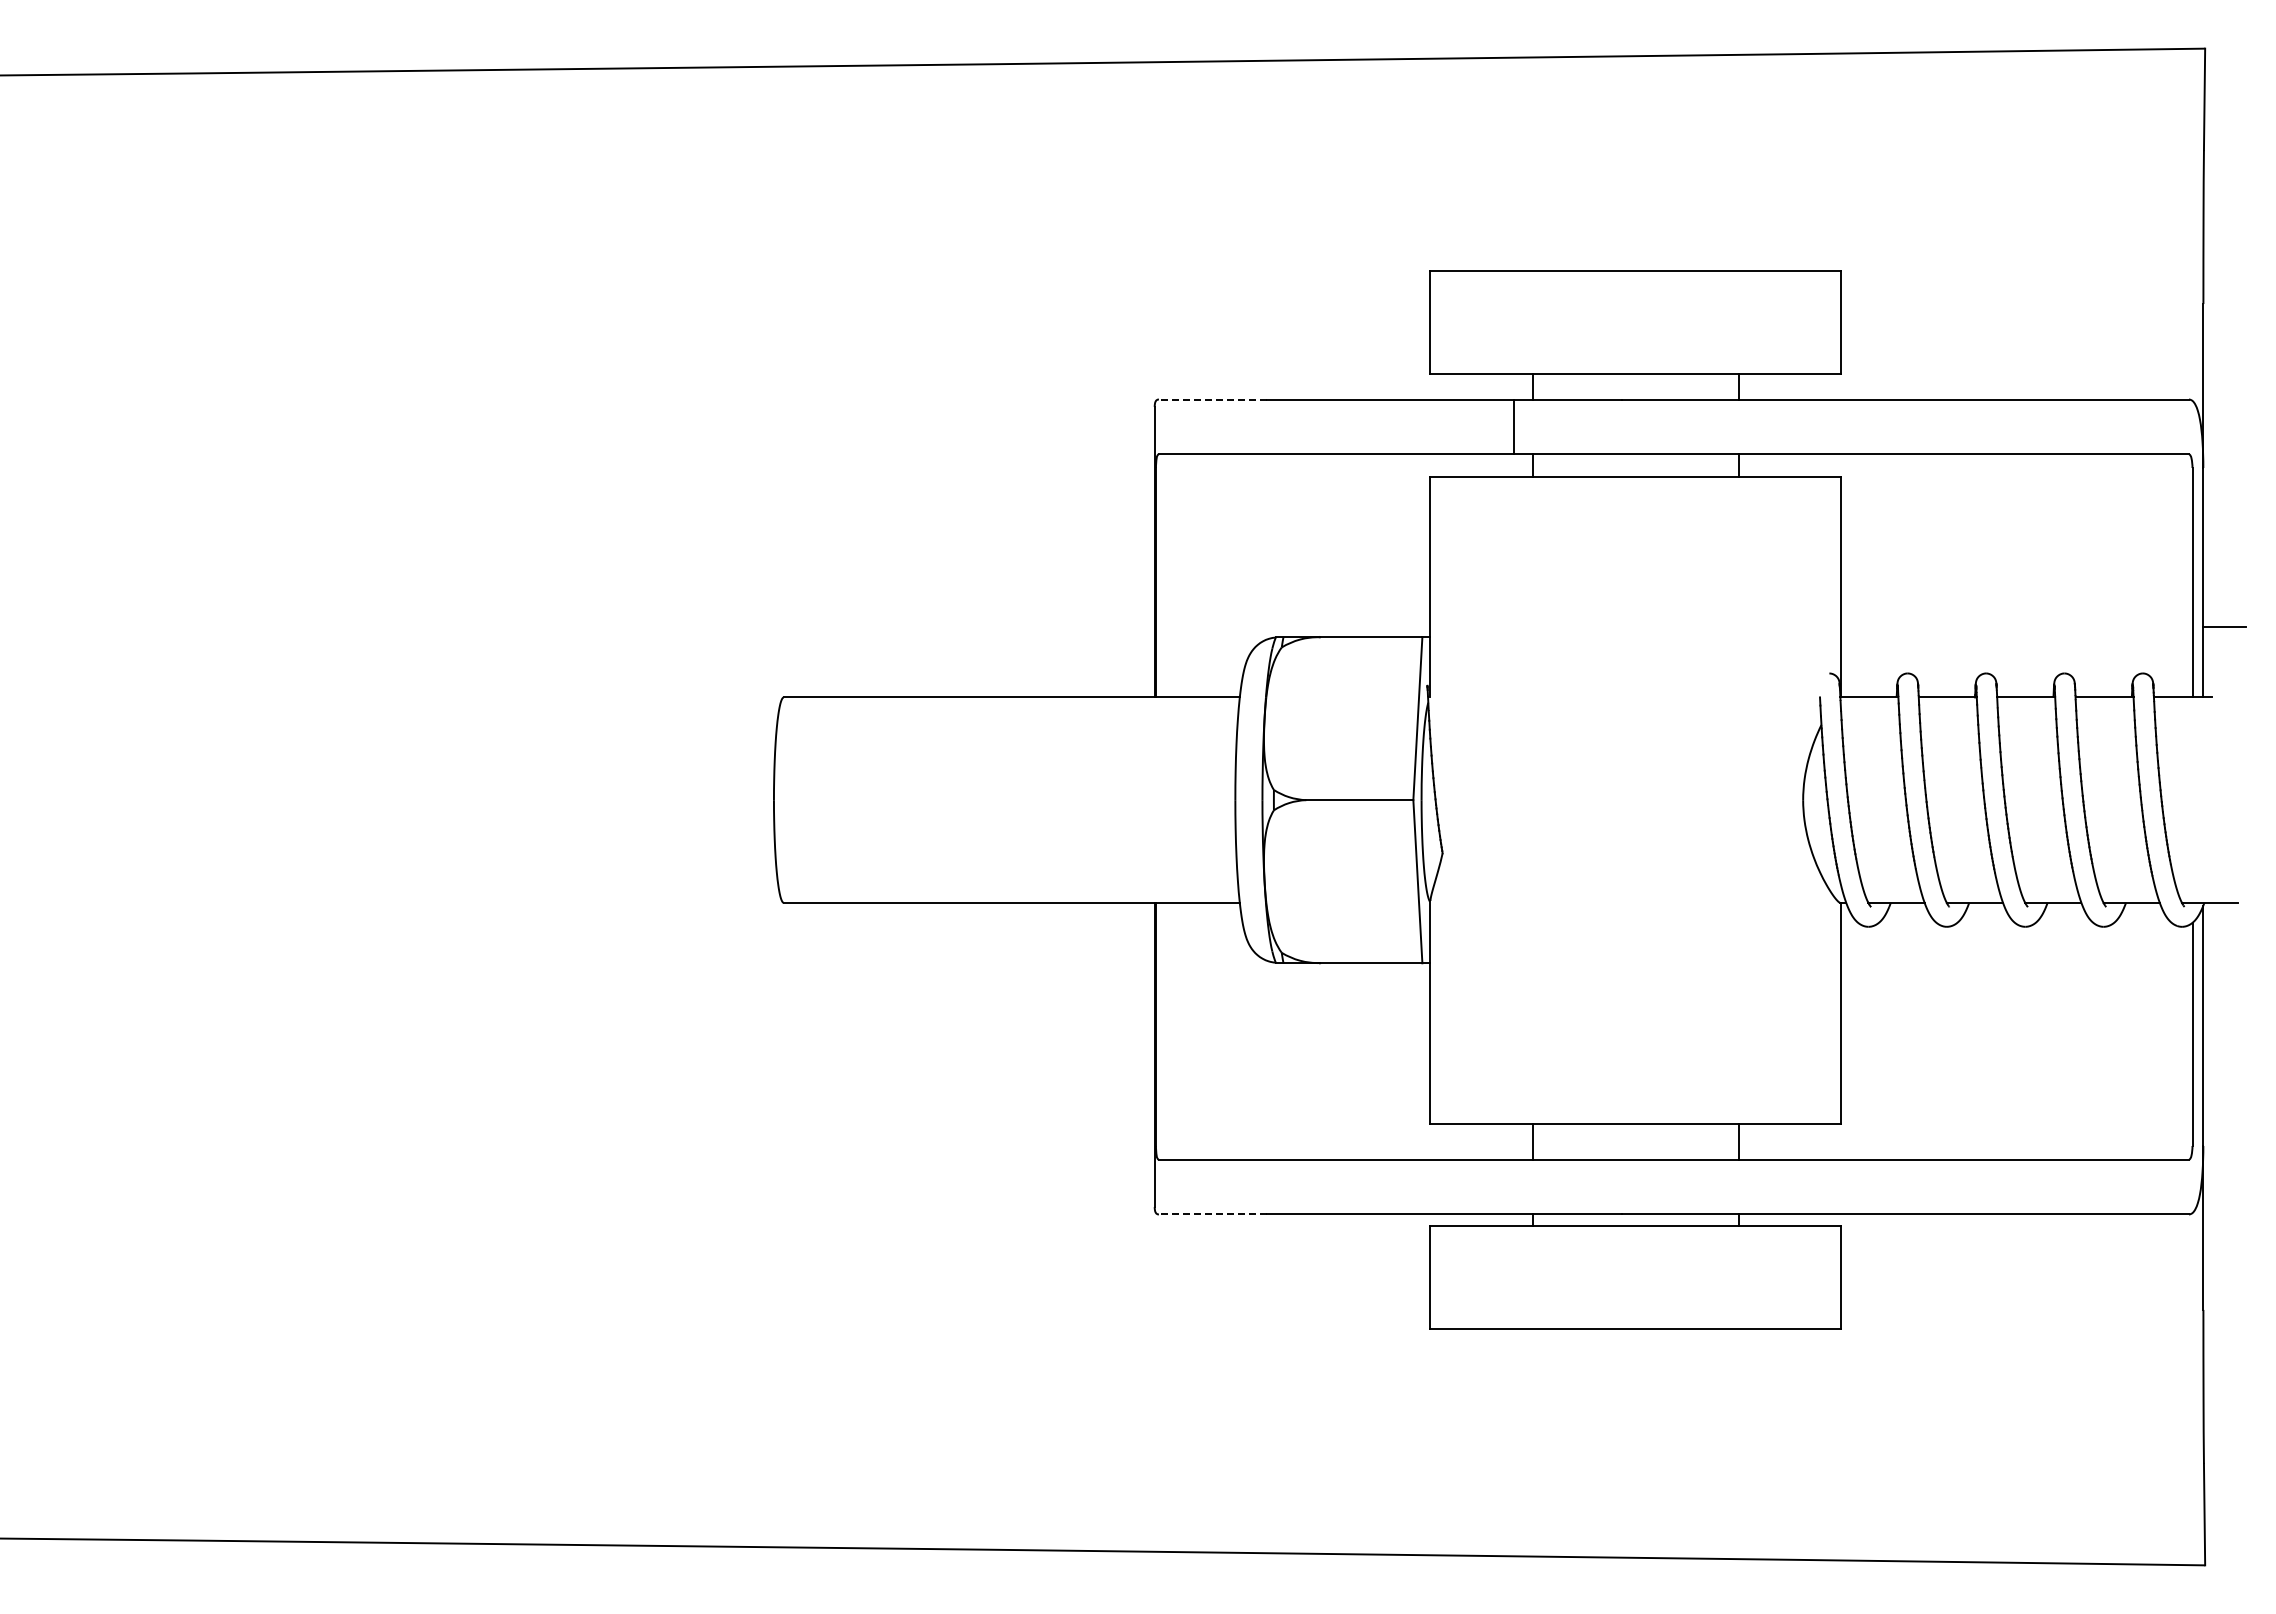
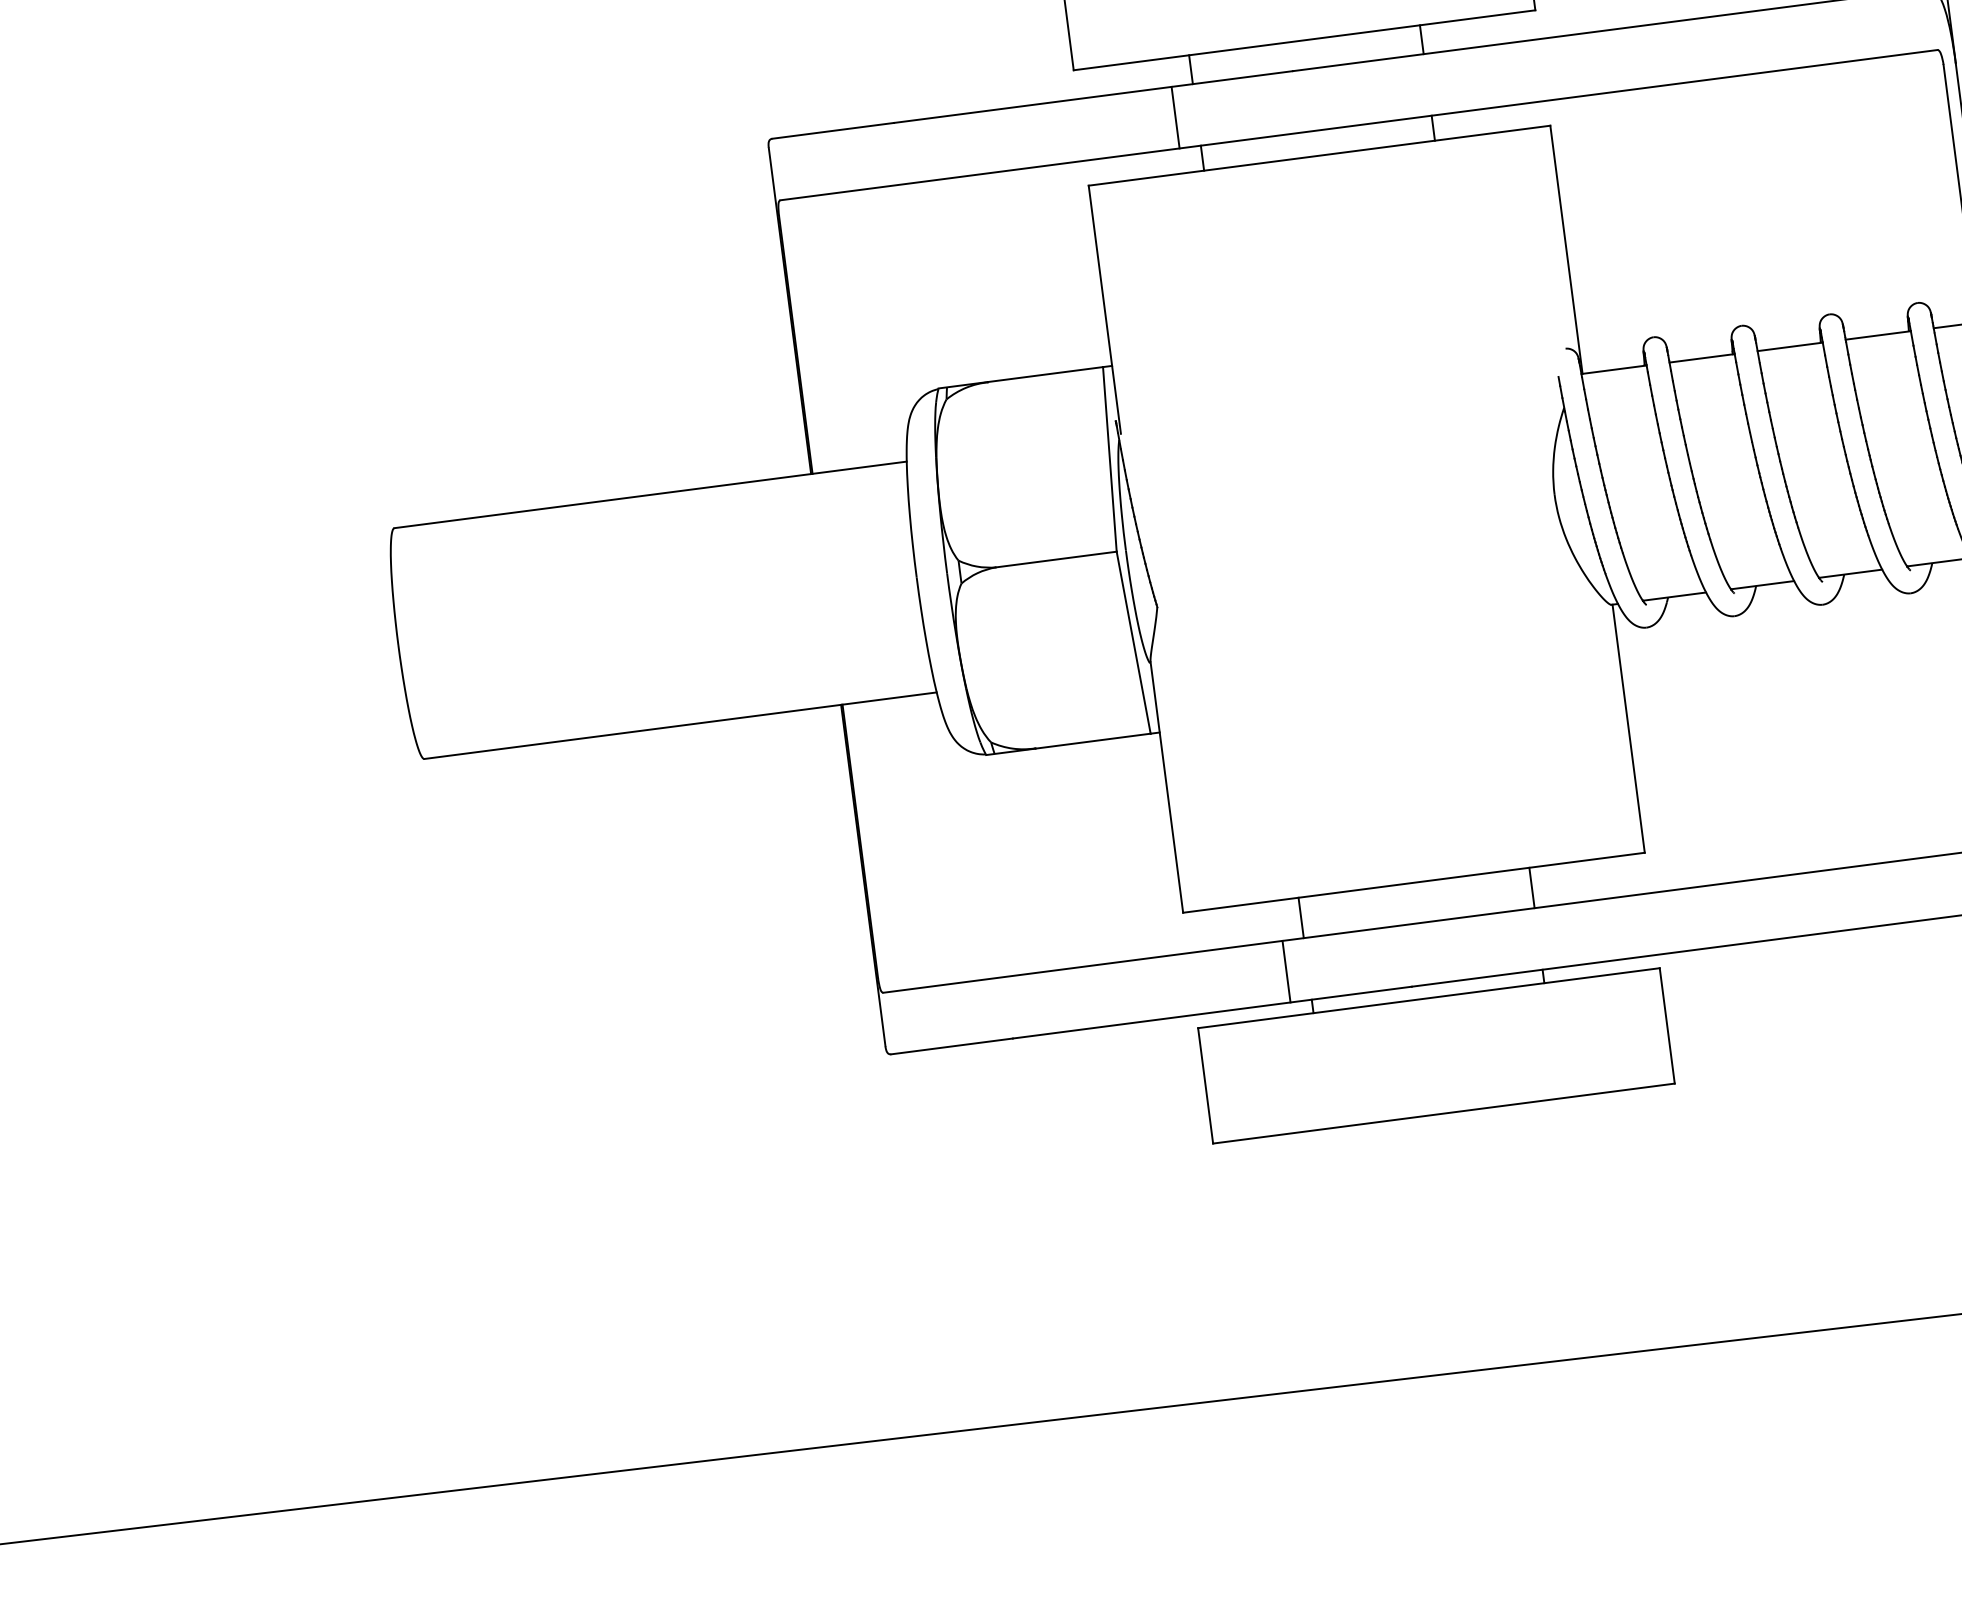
line: (1212, 399) -> (832, 130), dashed -> solid
line: (1514, 1186) -> (1286, 971), added
line: (1212, 1214) -> (951, 1046), dashed -> solid

